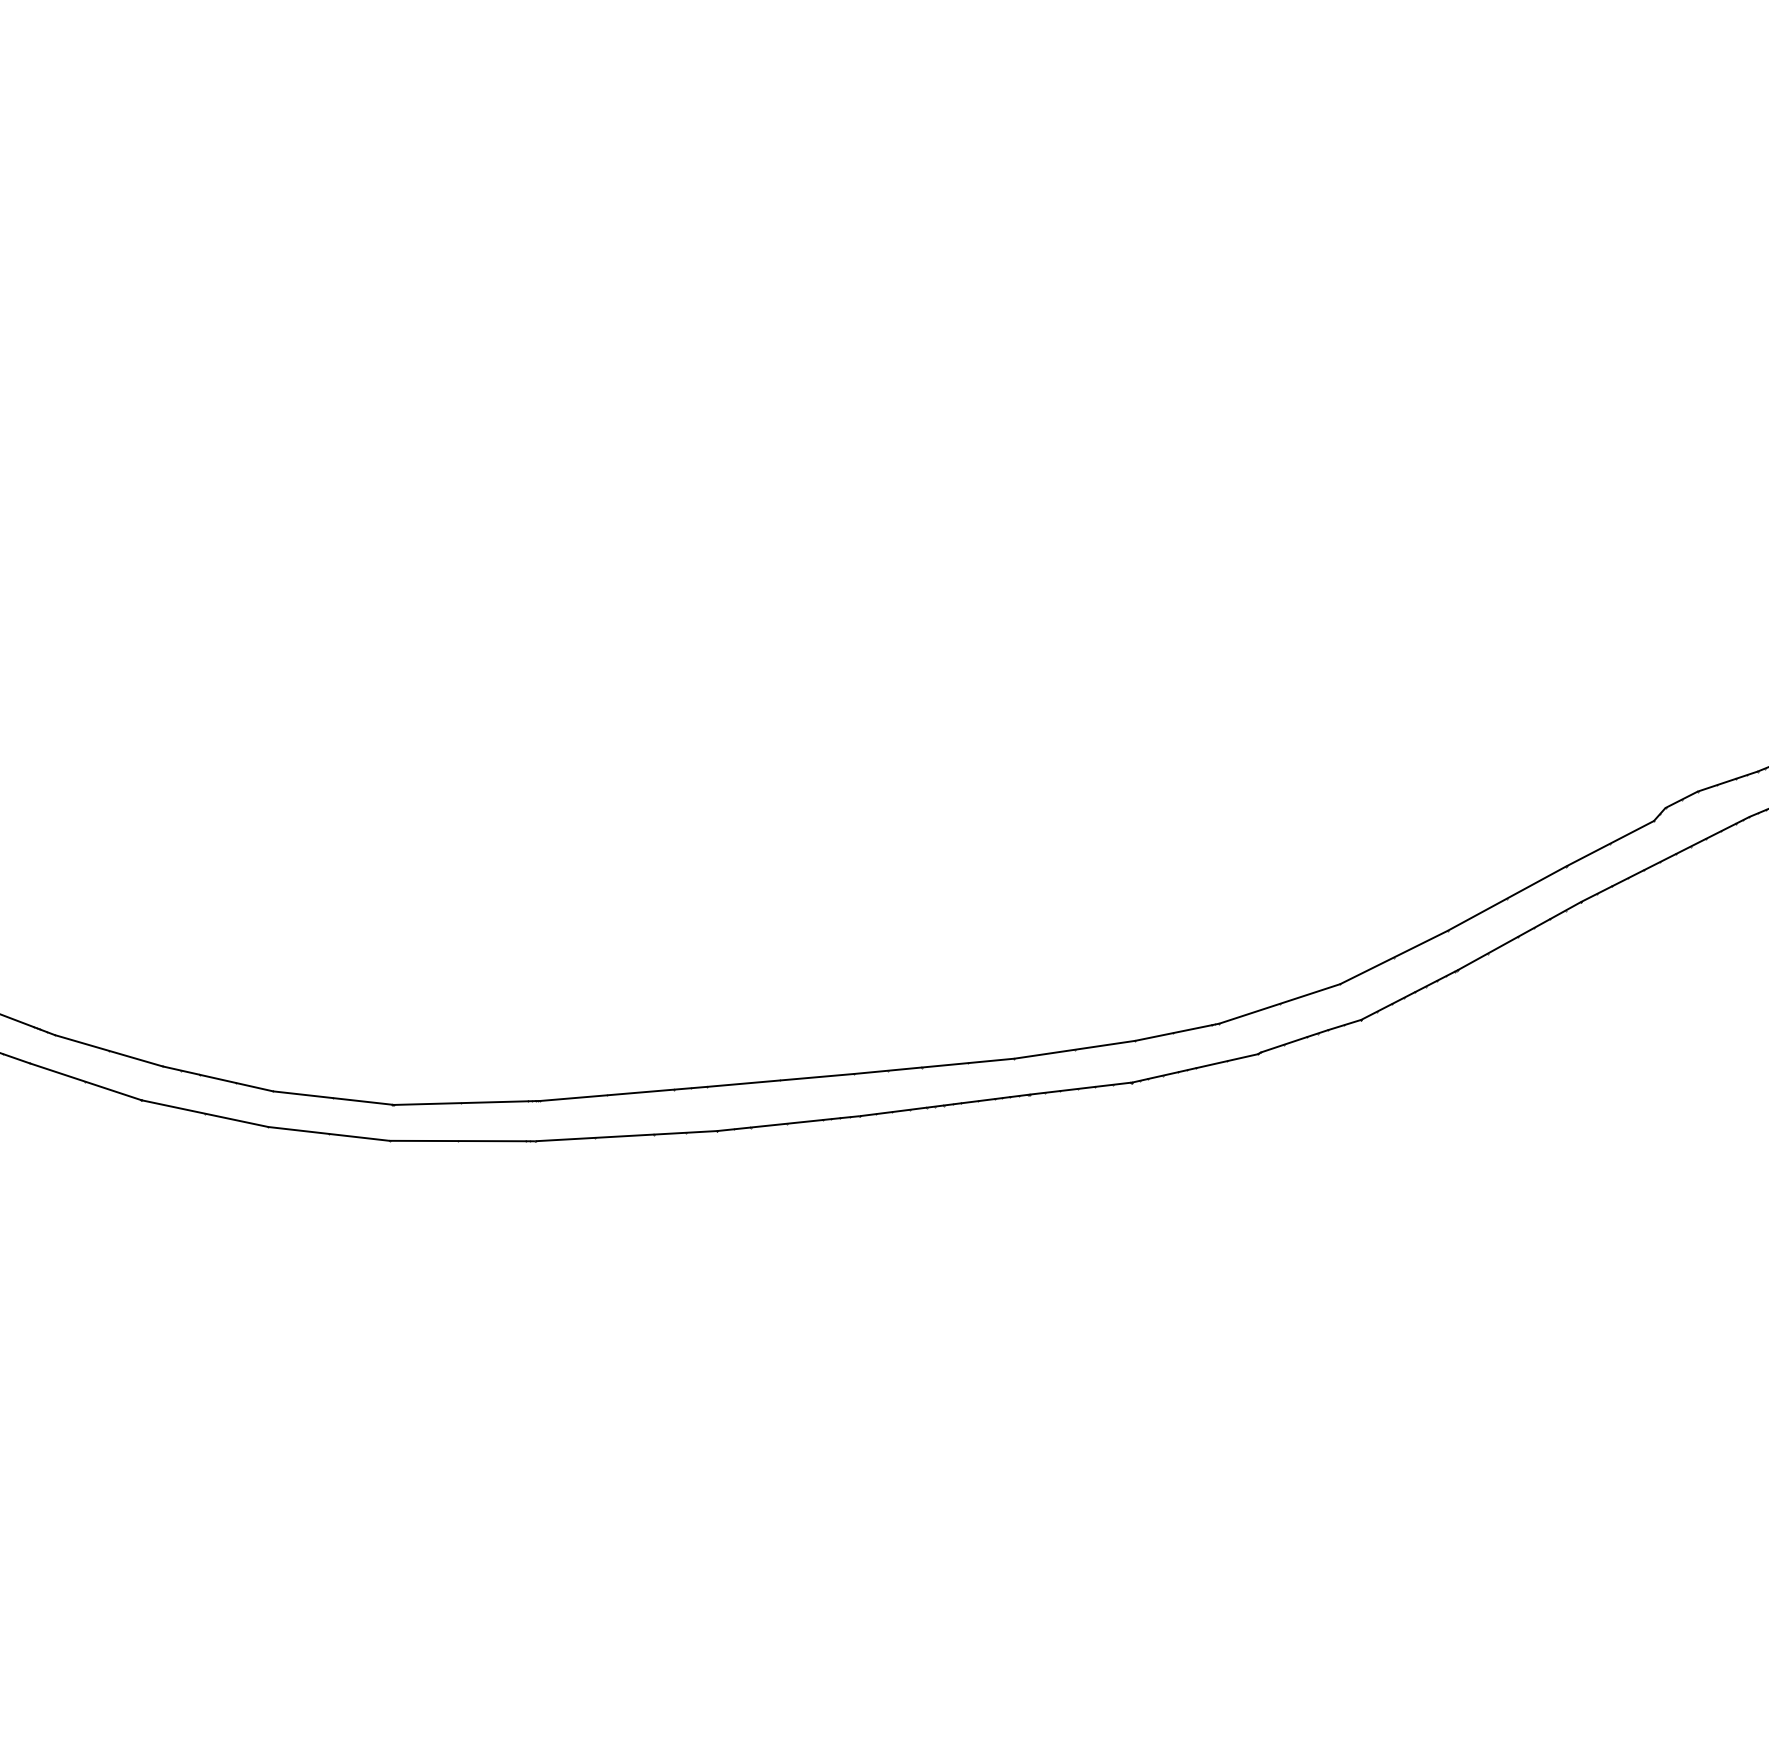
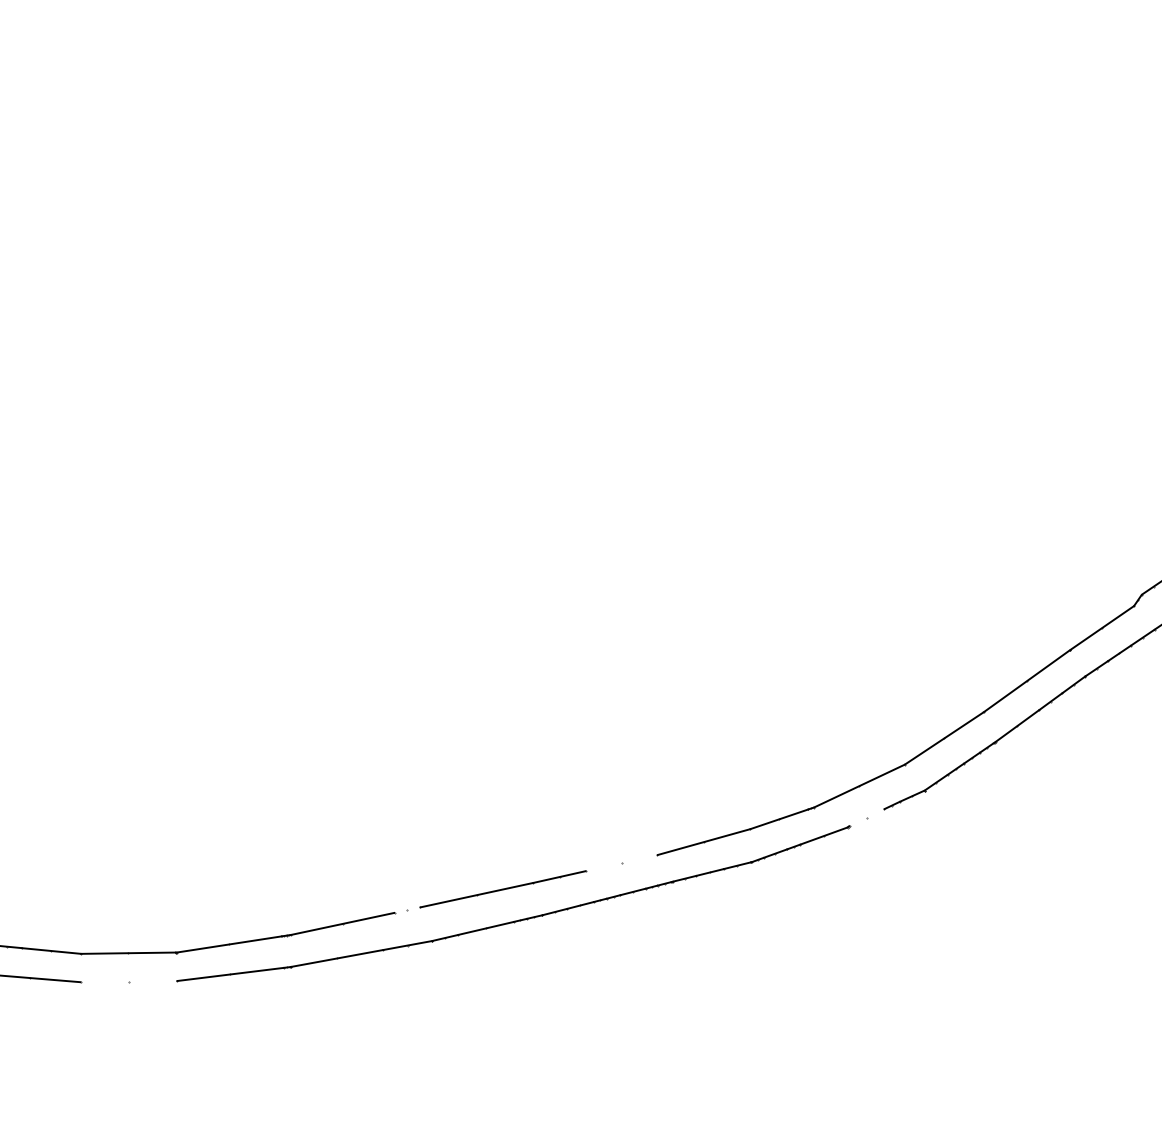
line: (1283, 1044) -> (866, 817), removed
line: (967, 1062) -> (621, 862), removed
line: (690, 1087) -> (407, 909), removed
line: (328, 1133) -> (128, 981), removed

